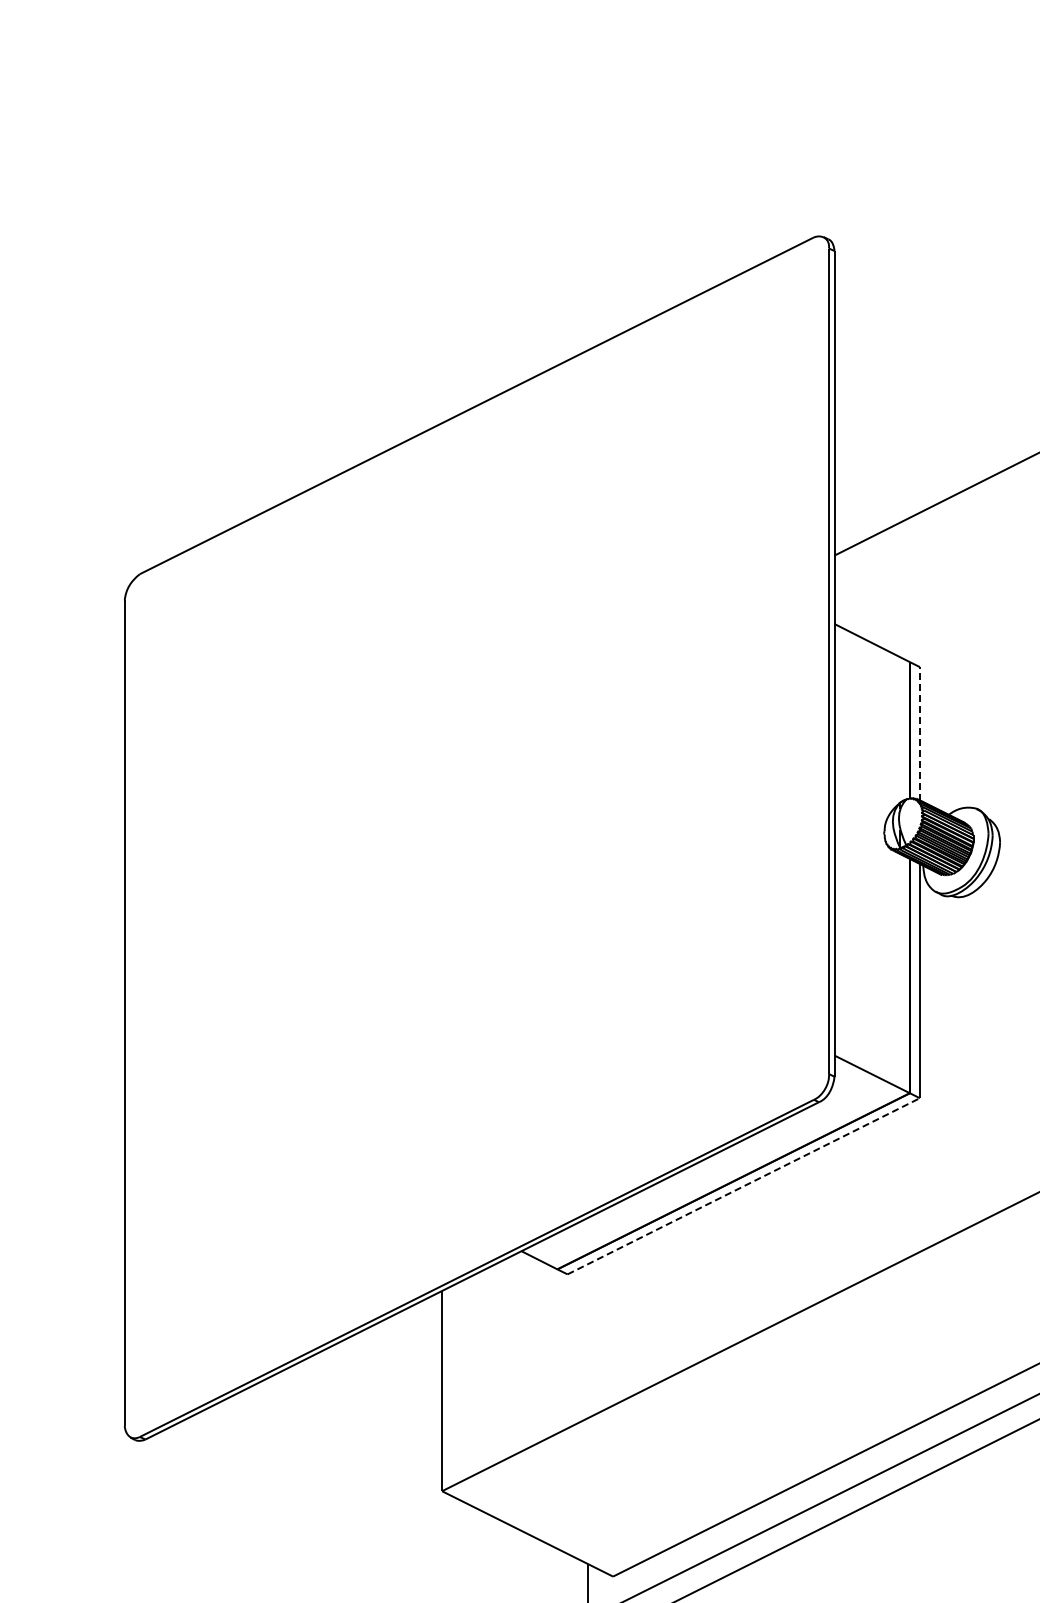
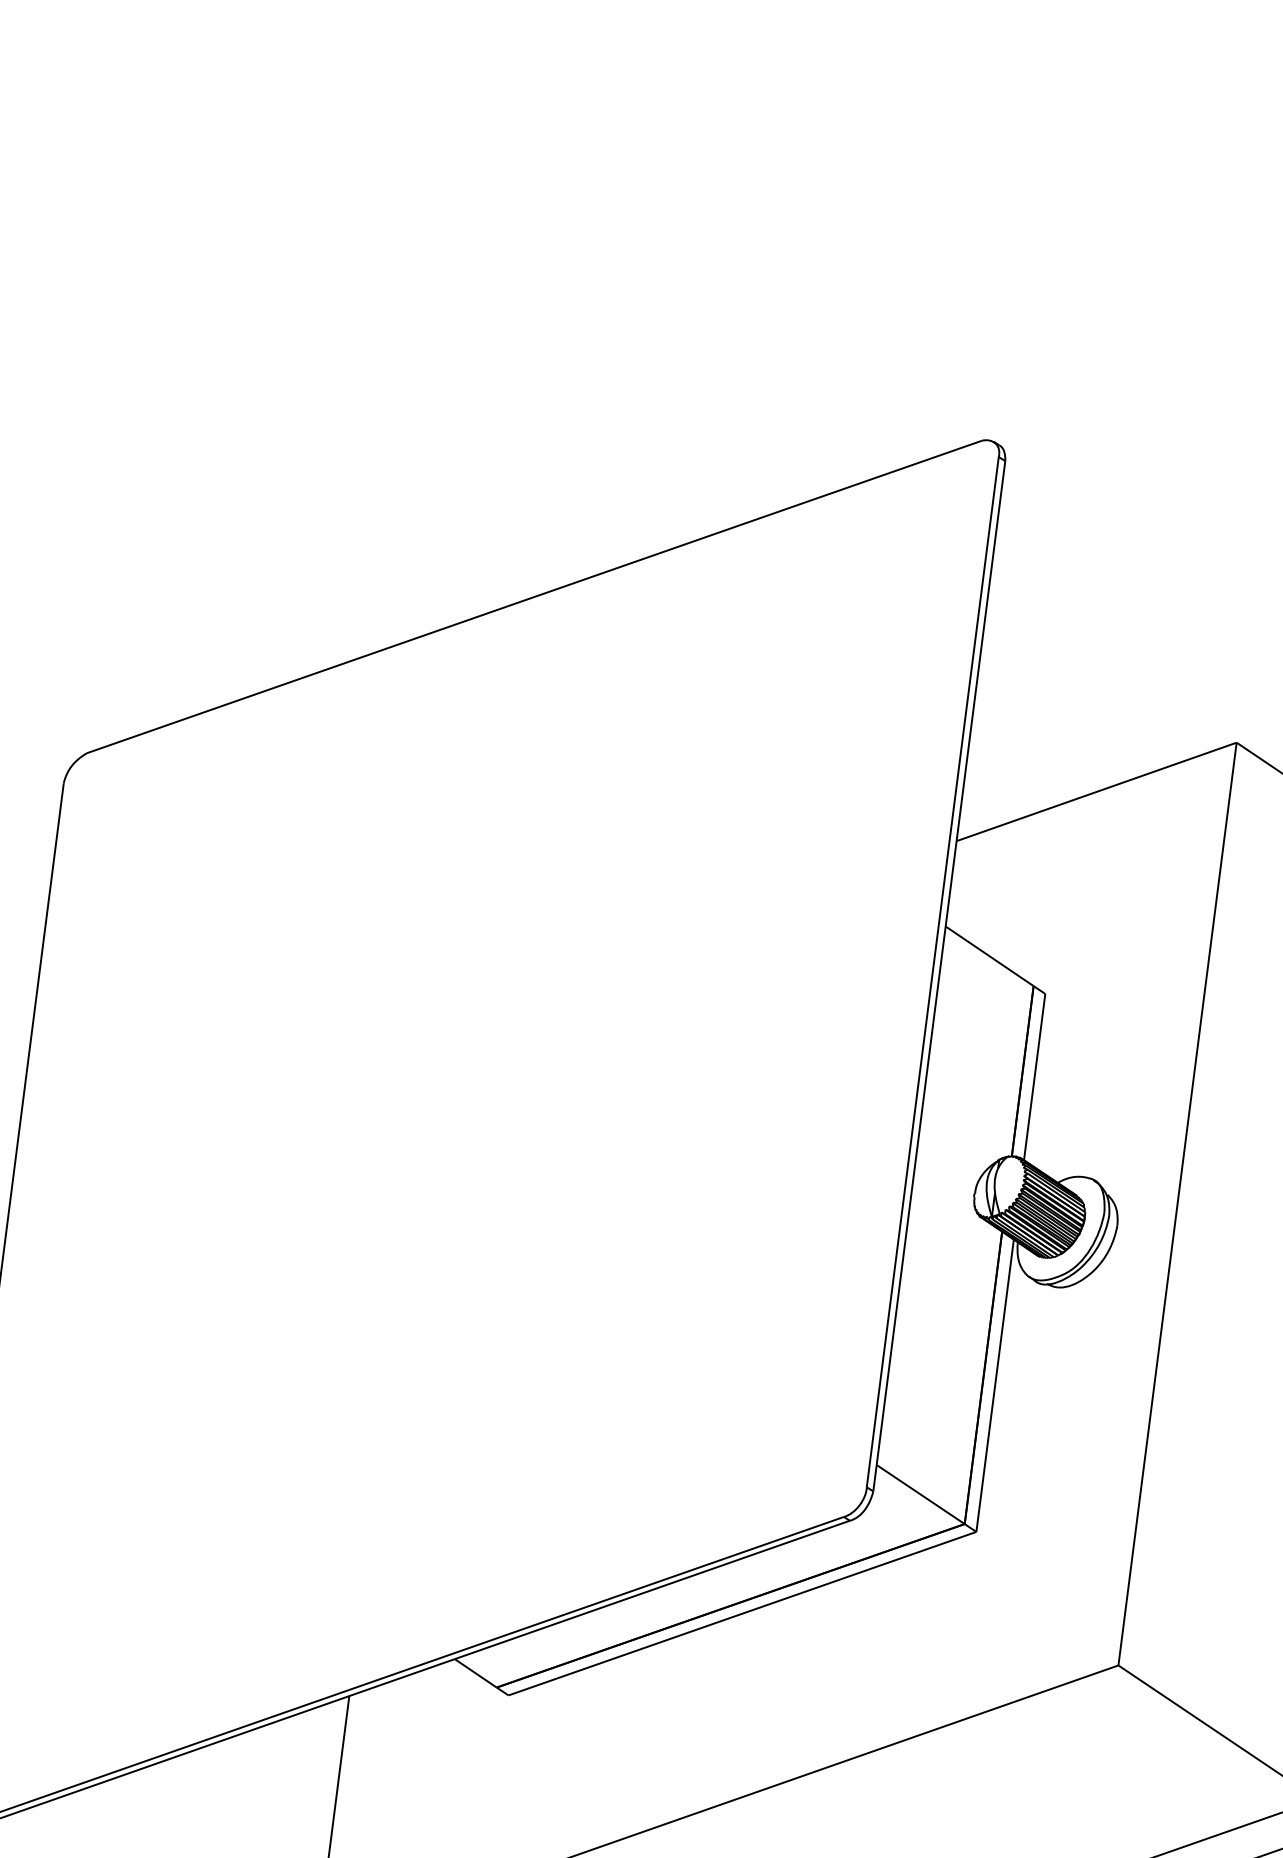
line: (919, 733) -> (1034, 1076), dashed -> solid
line: (743, 1186) -> (742, 1613), dashed -> solid

